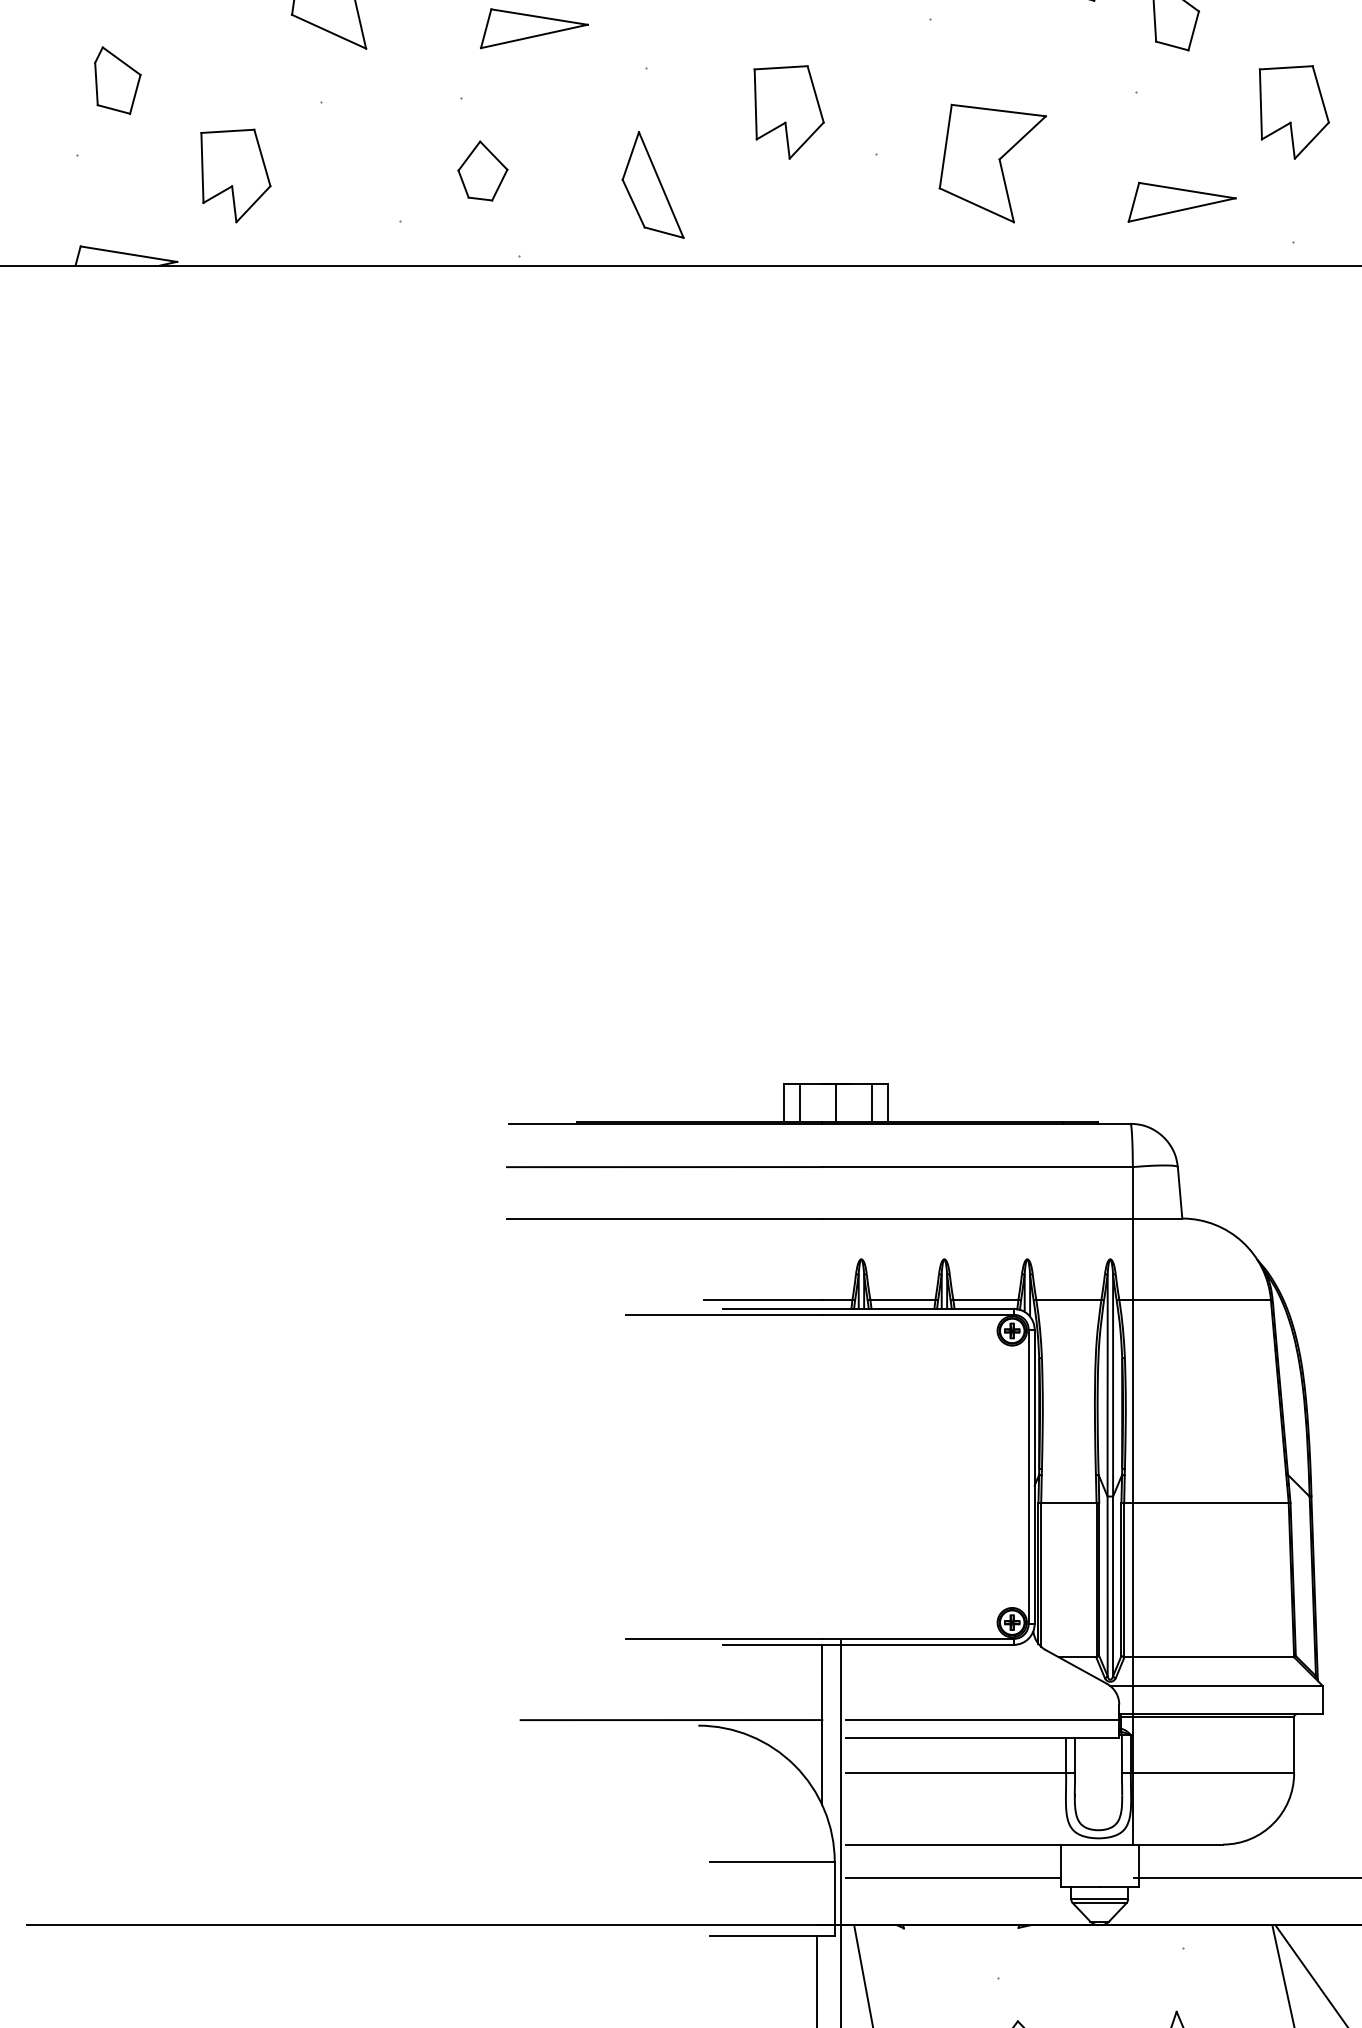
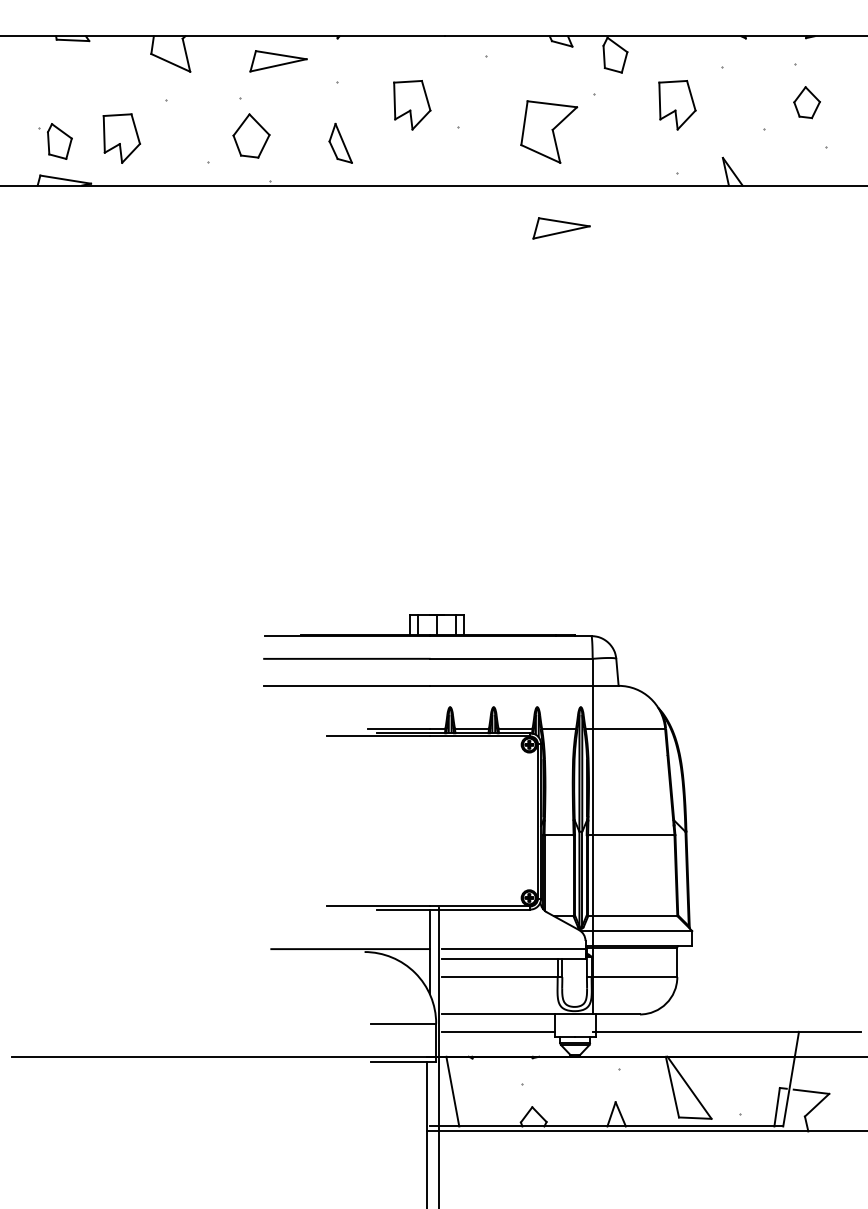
part: (117, 80) -> (59, 141), moved
part: (993, 162) -> (549, 131), moved
part: (482, 170) -> (251, 135), size x1.4
part: (652, 185) -> (340, 143), size x0.7
part: (1182, 202) -> (561, 228), moved

